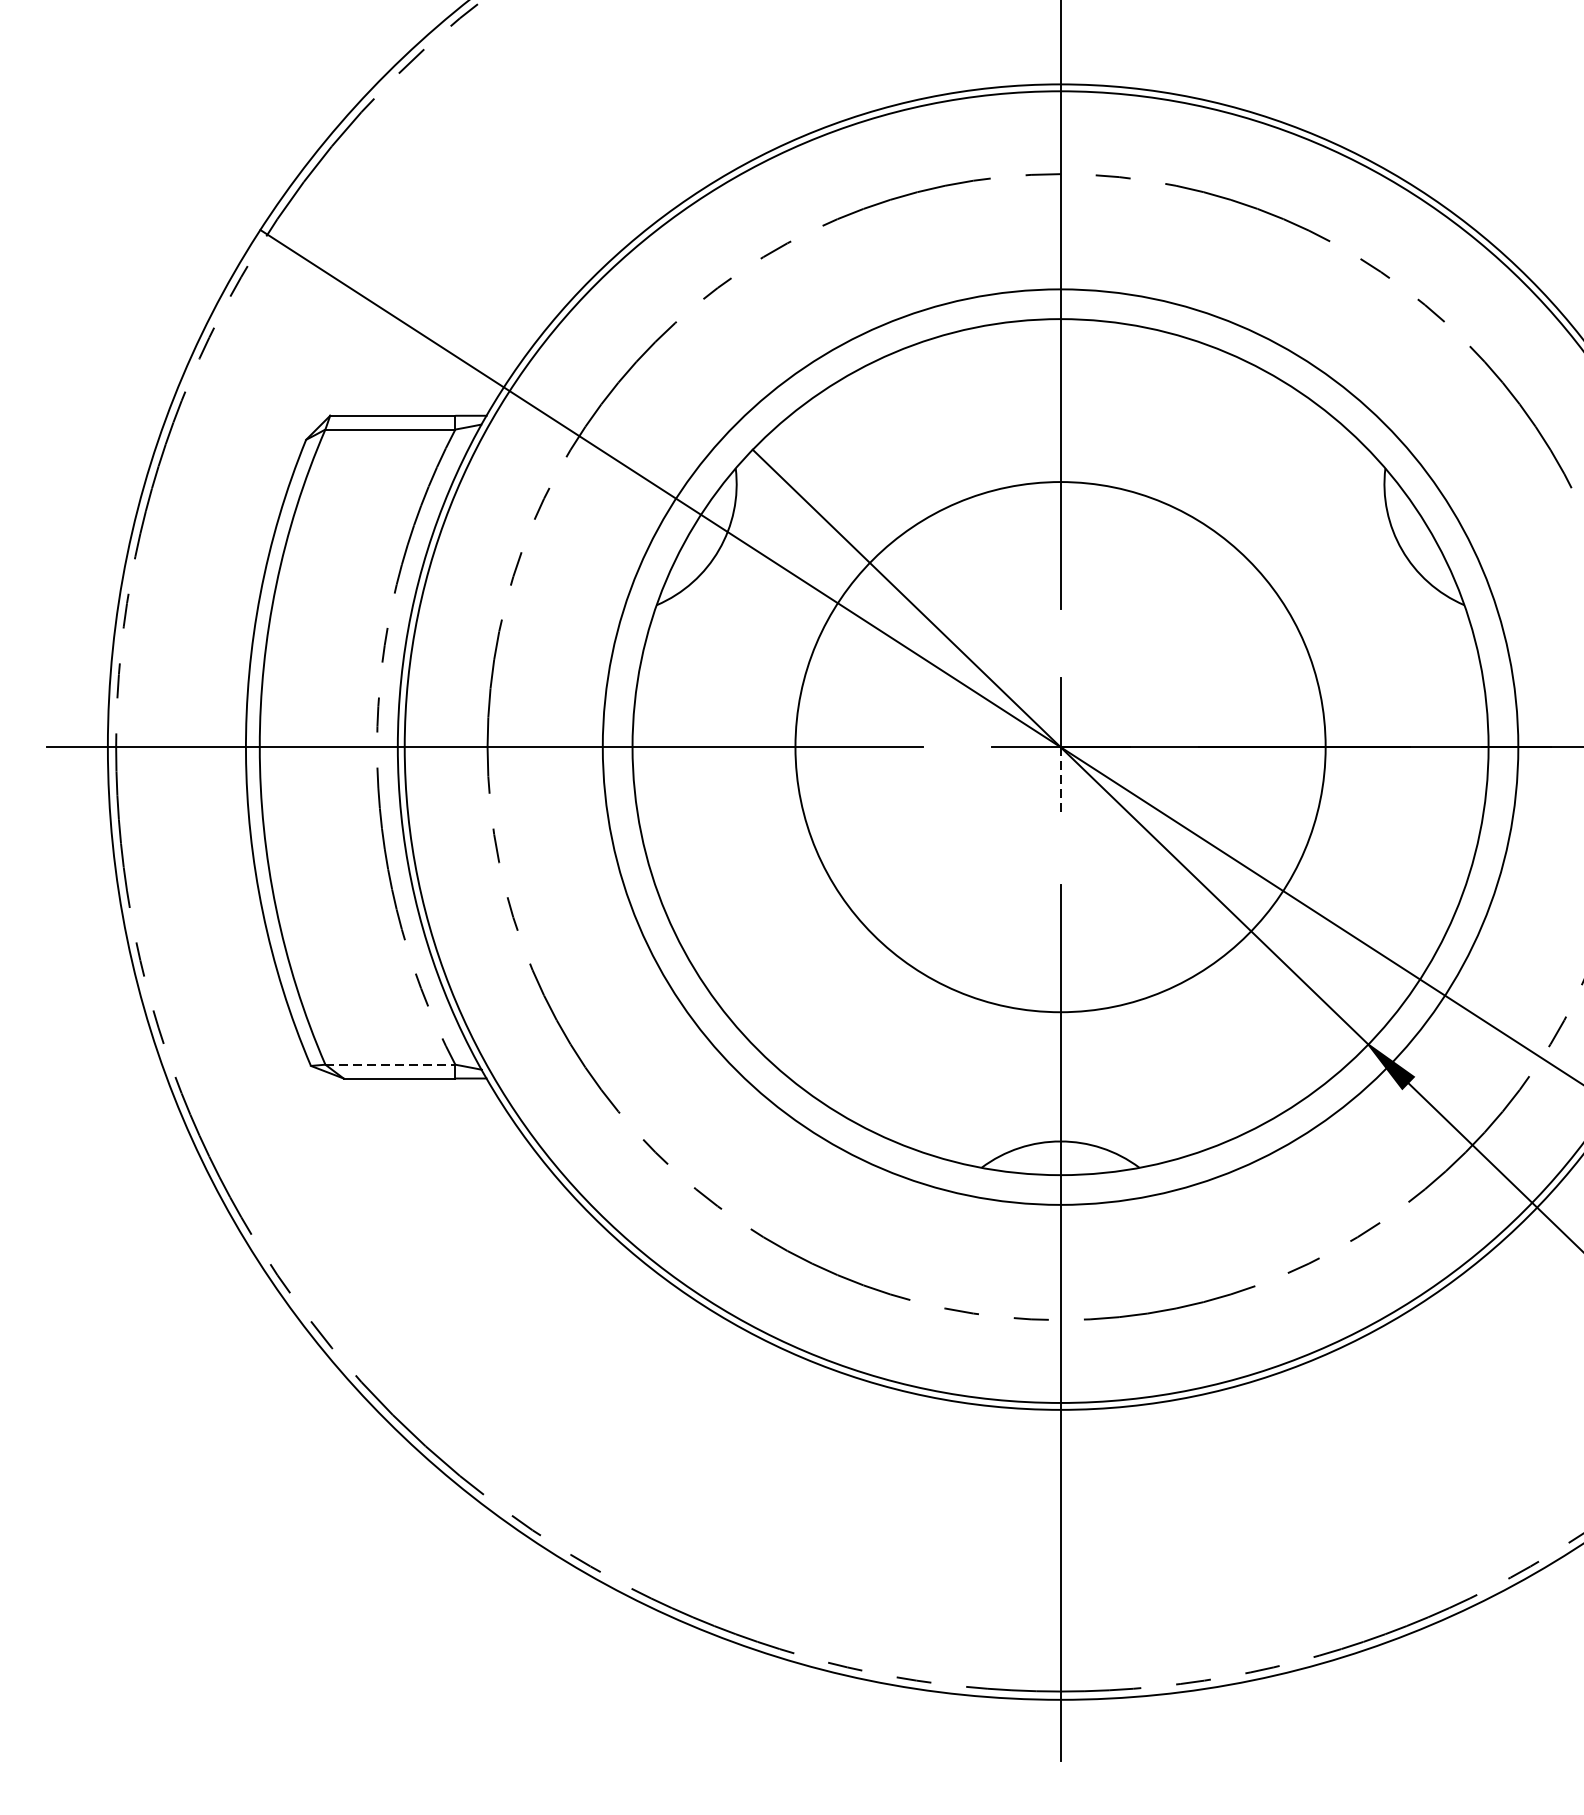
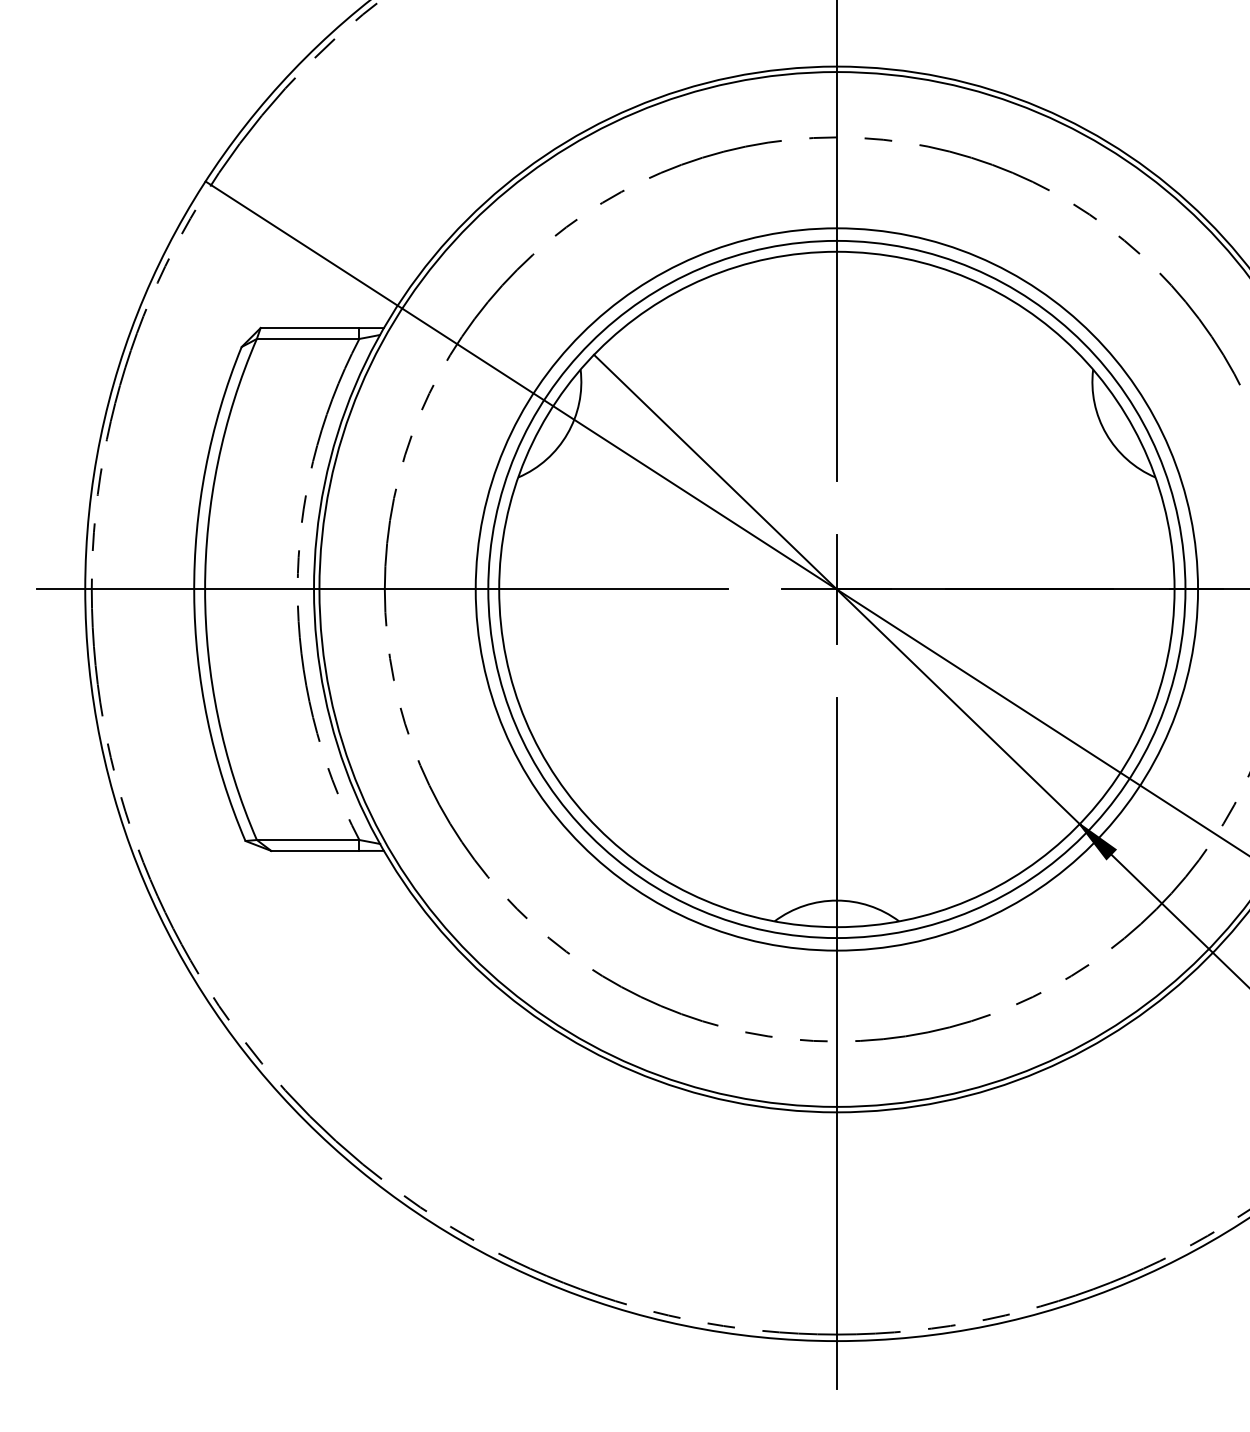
circle: (1060, 747) -> (836, 589), size x1.67
line: (1060, 782) -> (836, 617), dashed -> solid
line: (390, 1065) -> (308, 840), dashed -> solid

